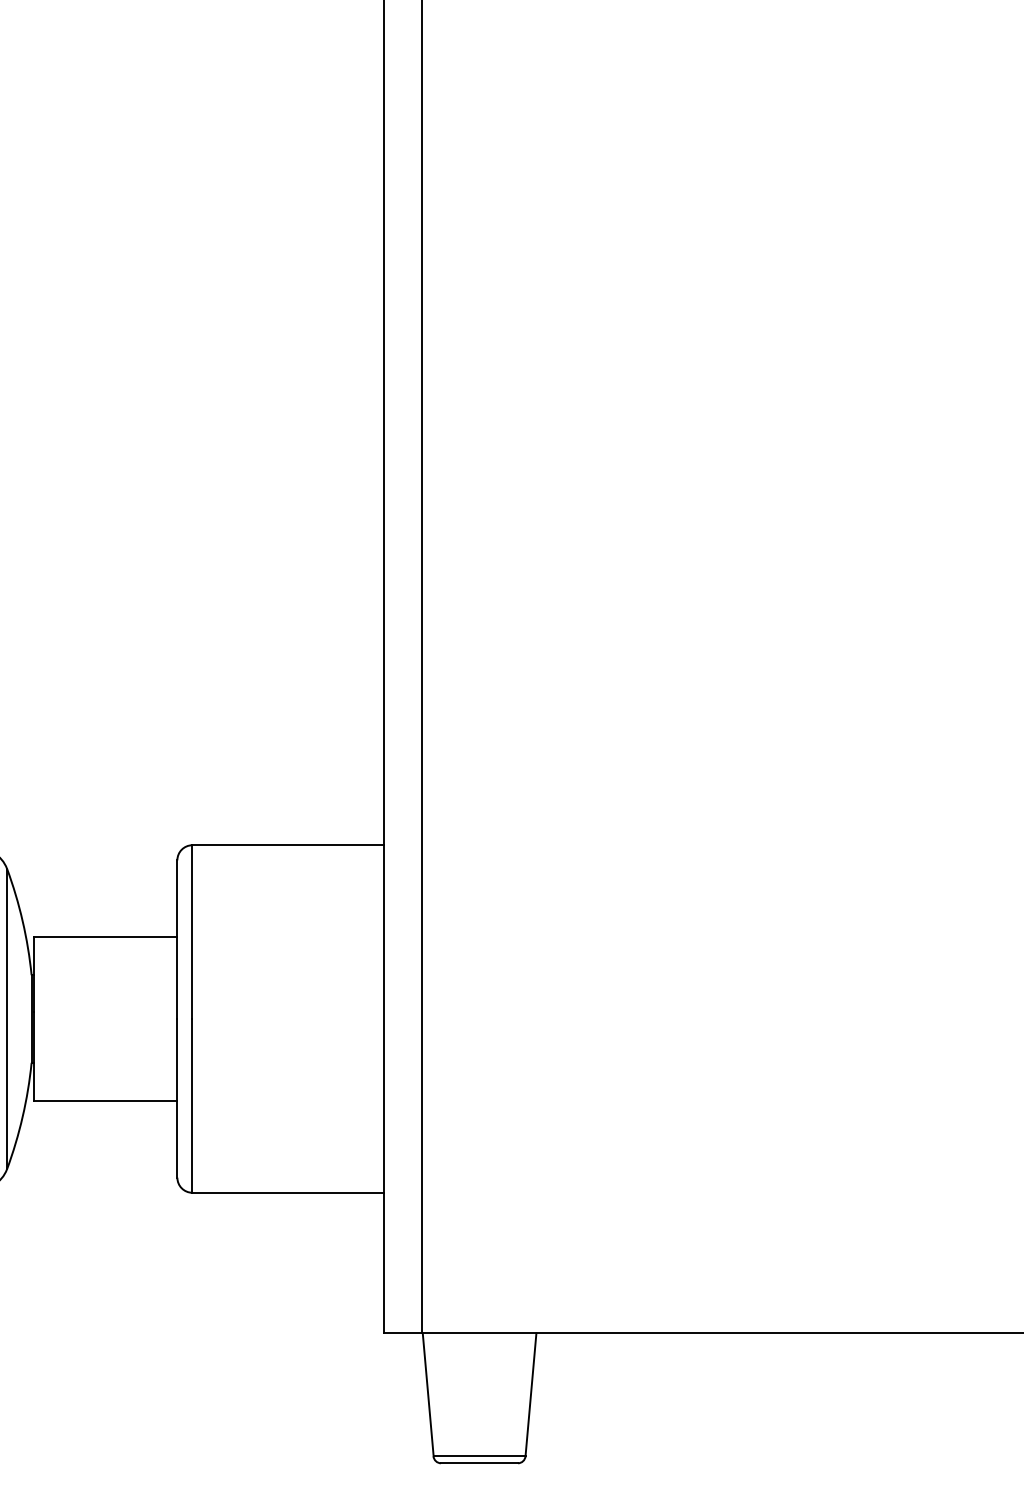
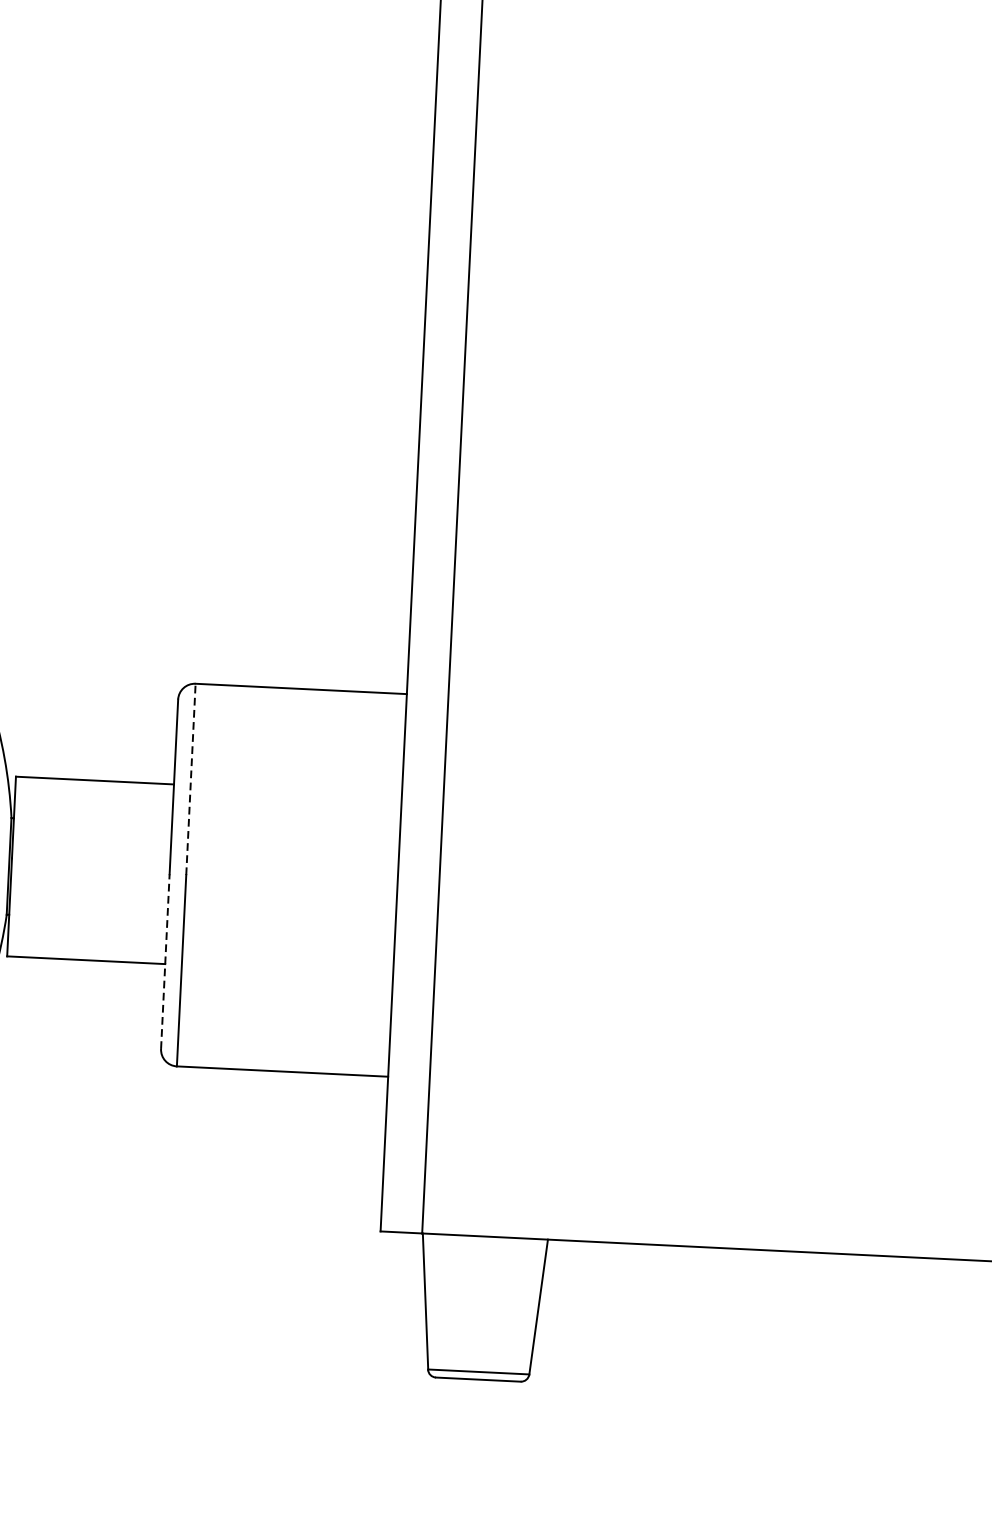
line: (192, 932) -> (190, 779), solid -> dashed
line: (177, 1097) -> (165, 960), solid -> dashed

